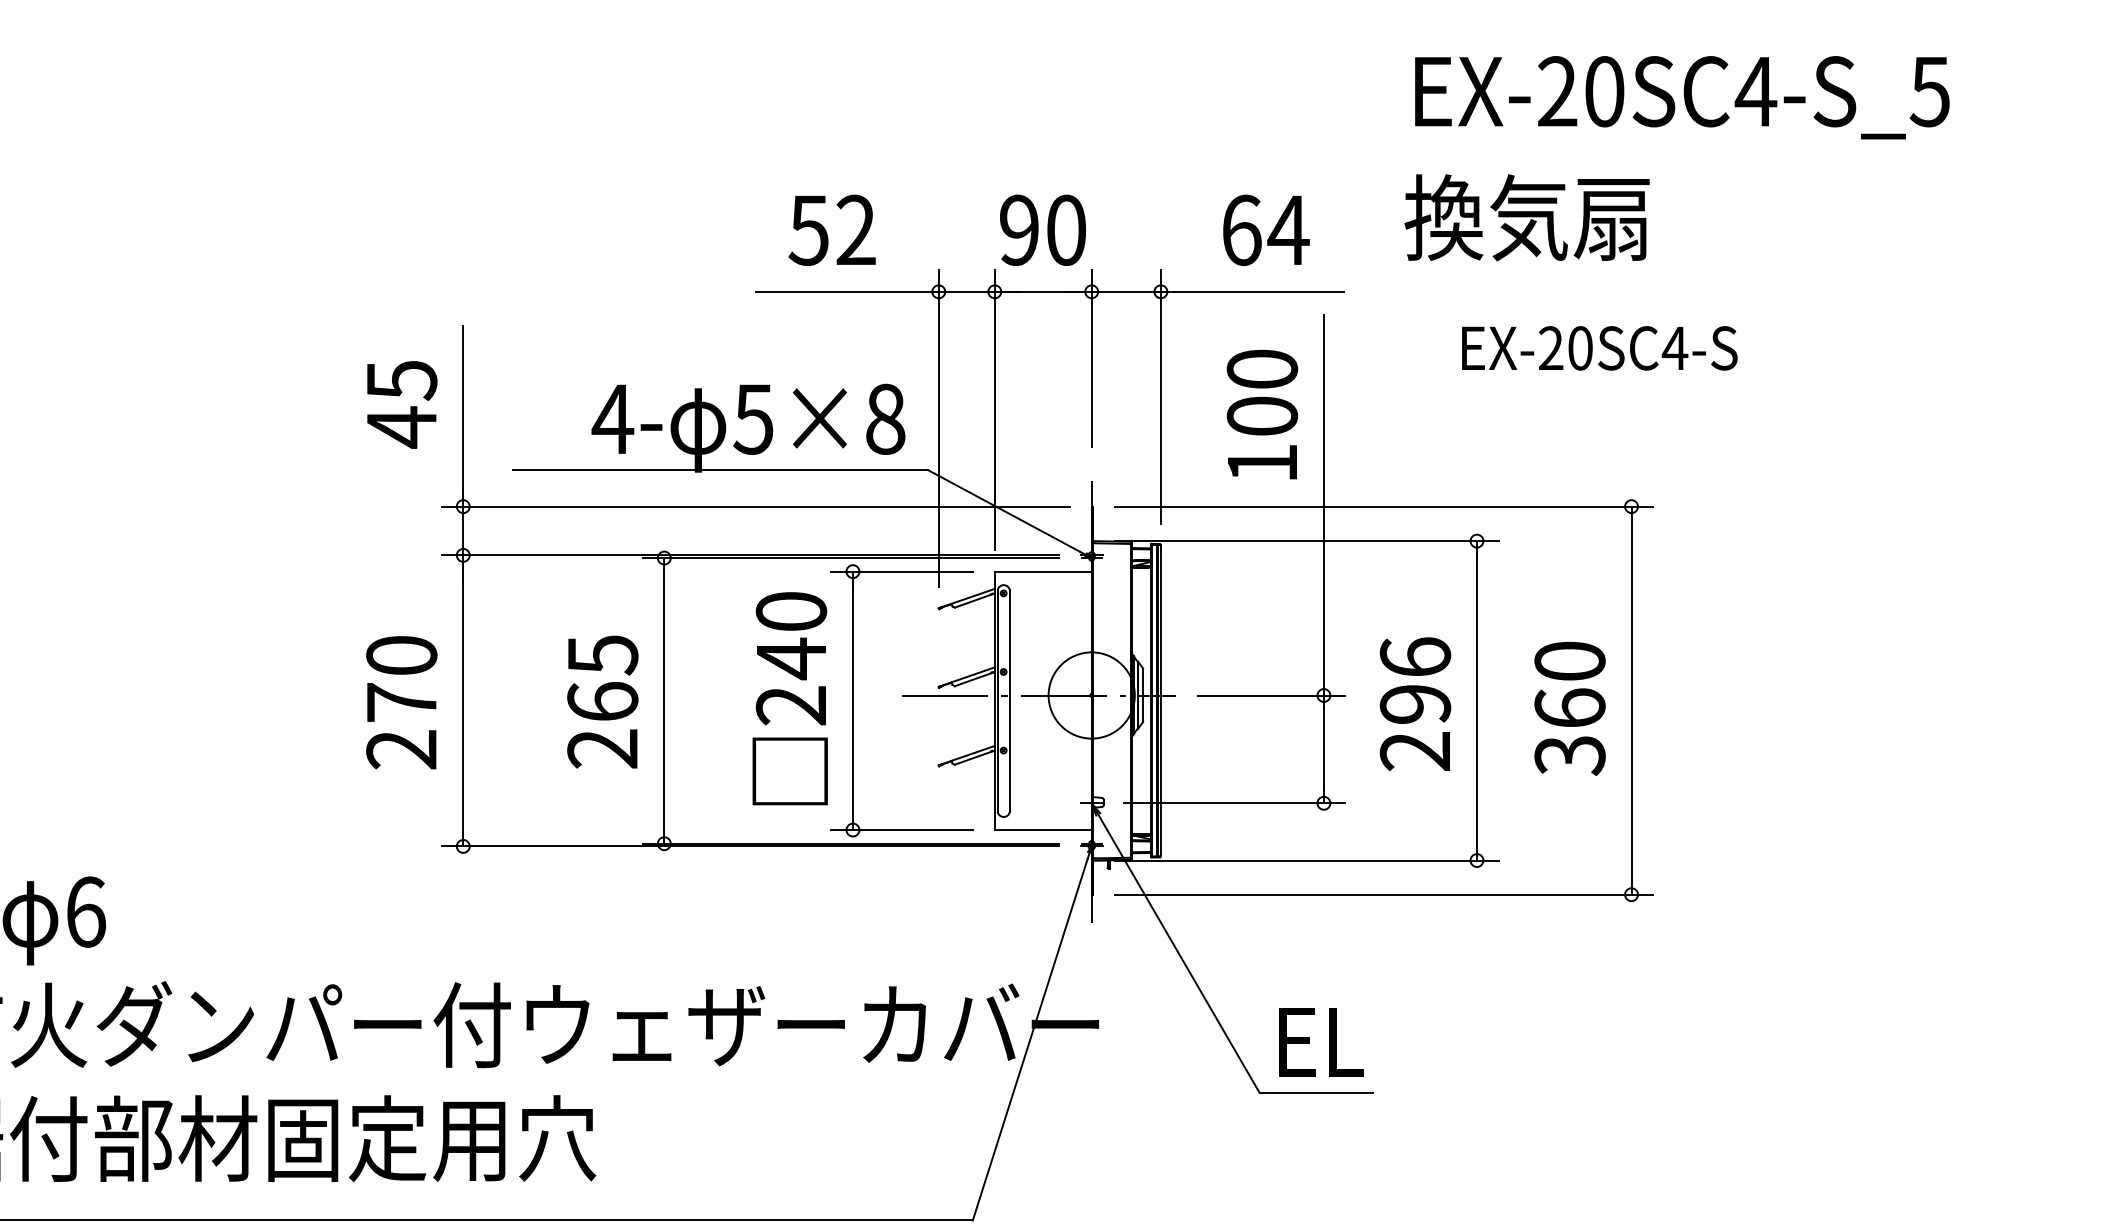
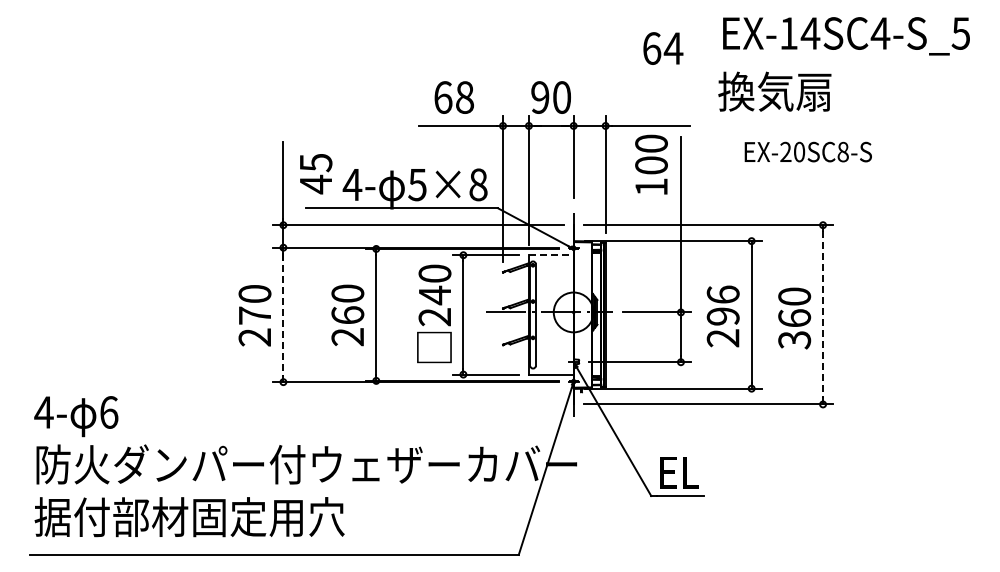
text: (1582, 91) -> (800, 33), EX-20SC4-S_5 -> EX-14SC4-S_5
text: (831, 230) -> (453, 97), 52 -> 68
text: (1266, 230) -> (663, 48), moved
text: (1675, 347) -> (843, 151), EX-20SC4-S -> EX-20SC8-S
text: (402, 405) -> (316, 174), moved
text: (1262, 414) -> (651, 164), moved
line: (1043, 572) -> (551, 255), solid -> dashed
text: (602, 654) -> (347, 293), 265 -> 260
line: (1632, 699) -> (823, 314), solid -> dashed
line: (463, 702) -> (283, 315), solid -> dashed

